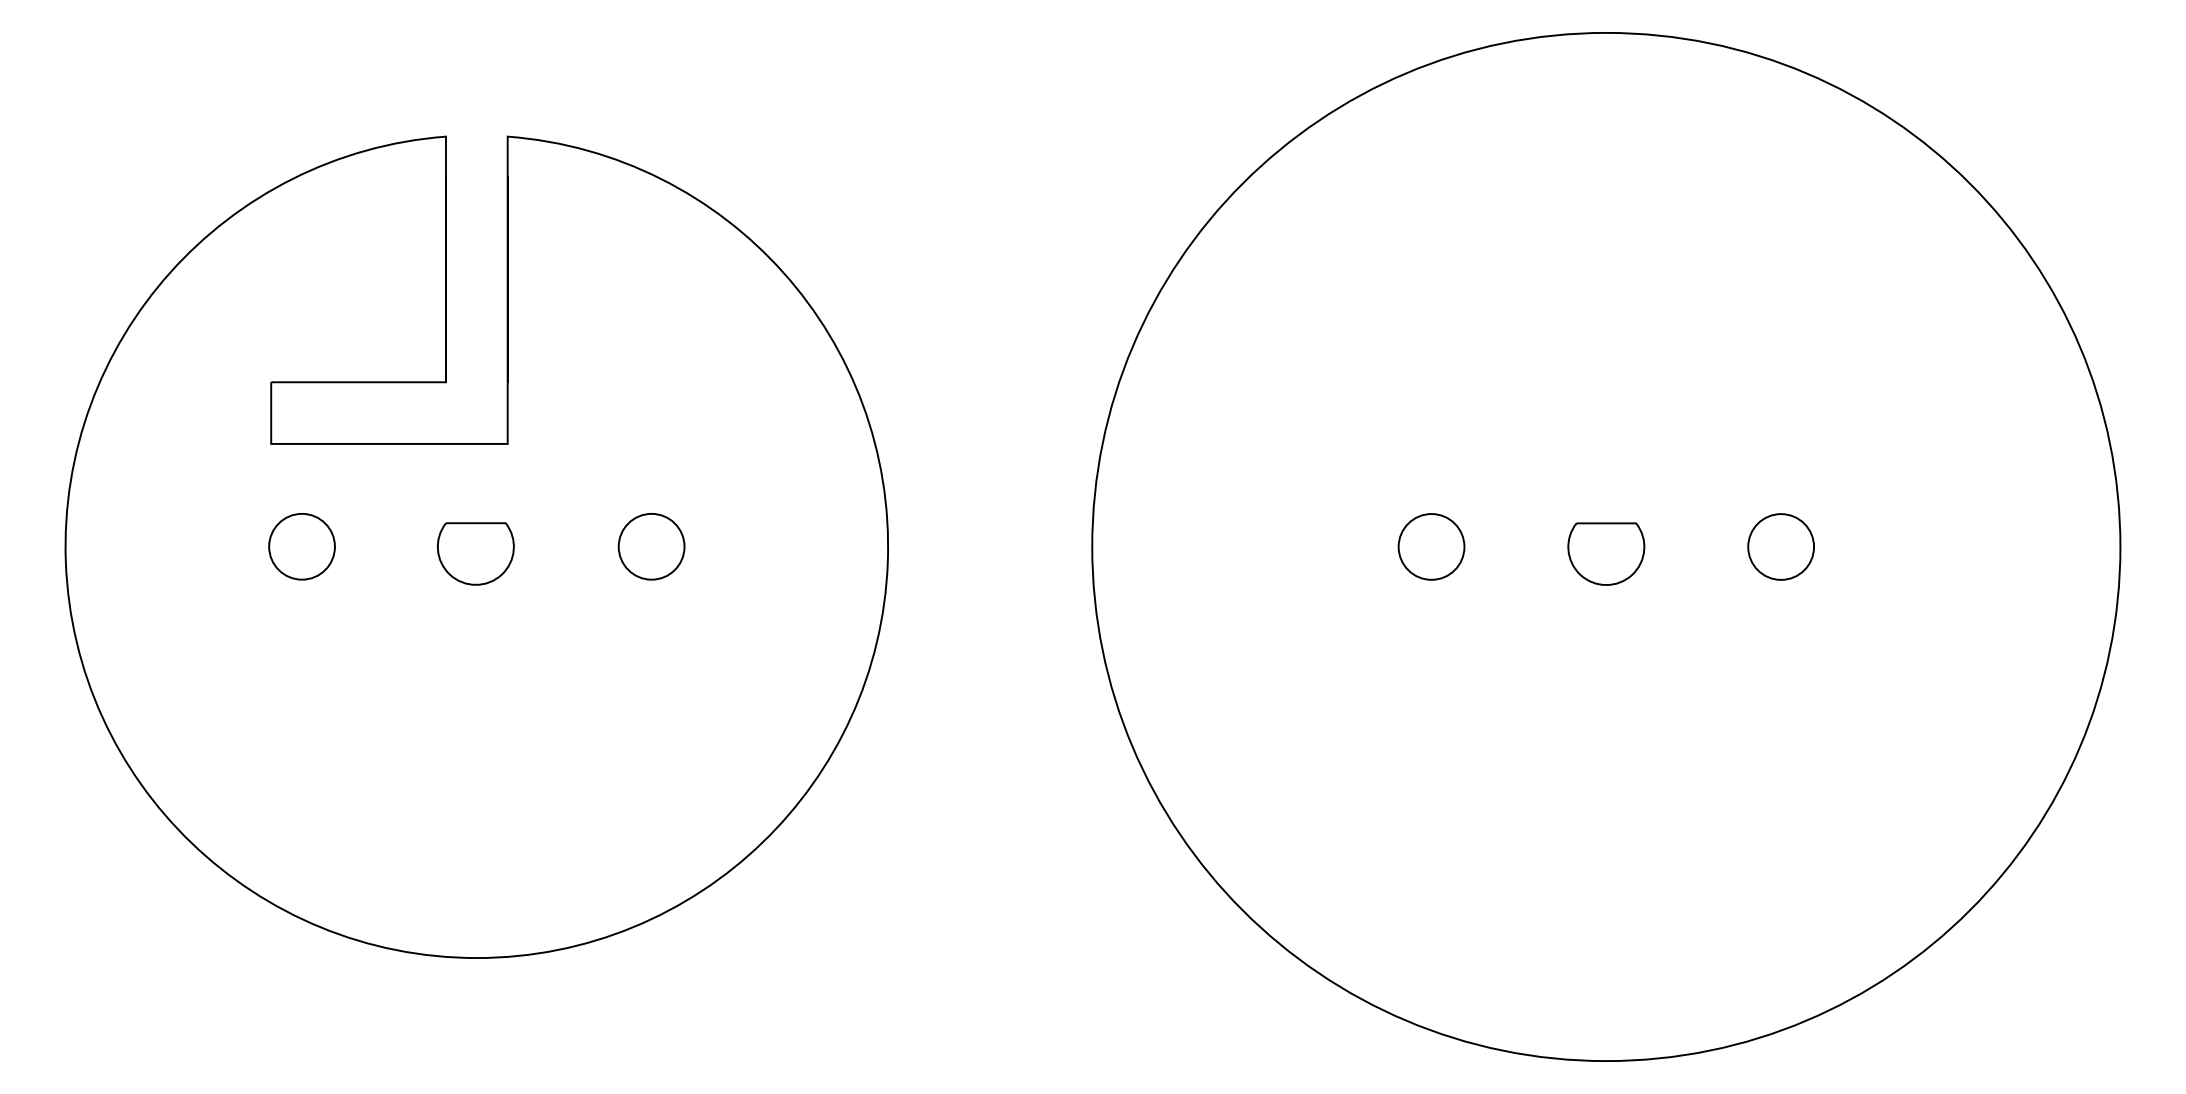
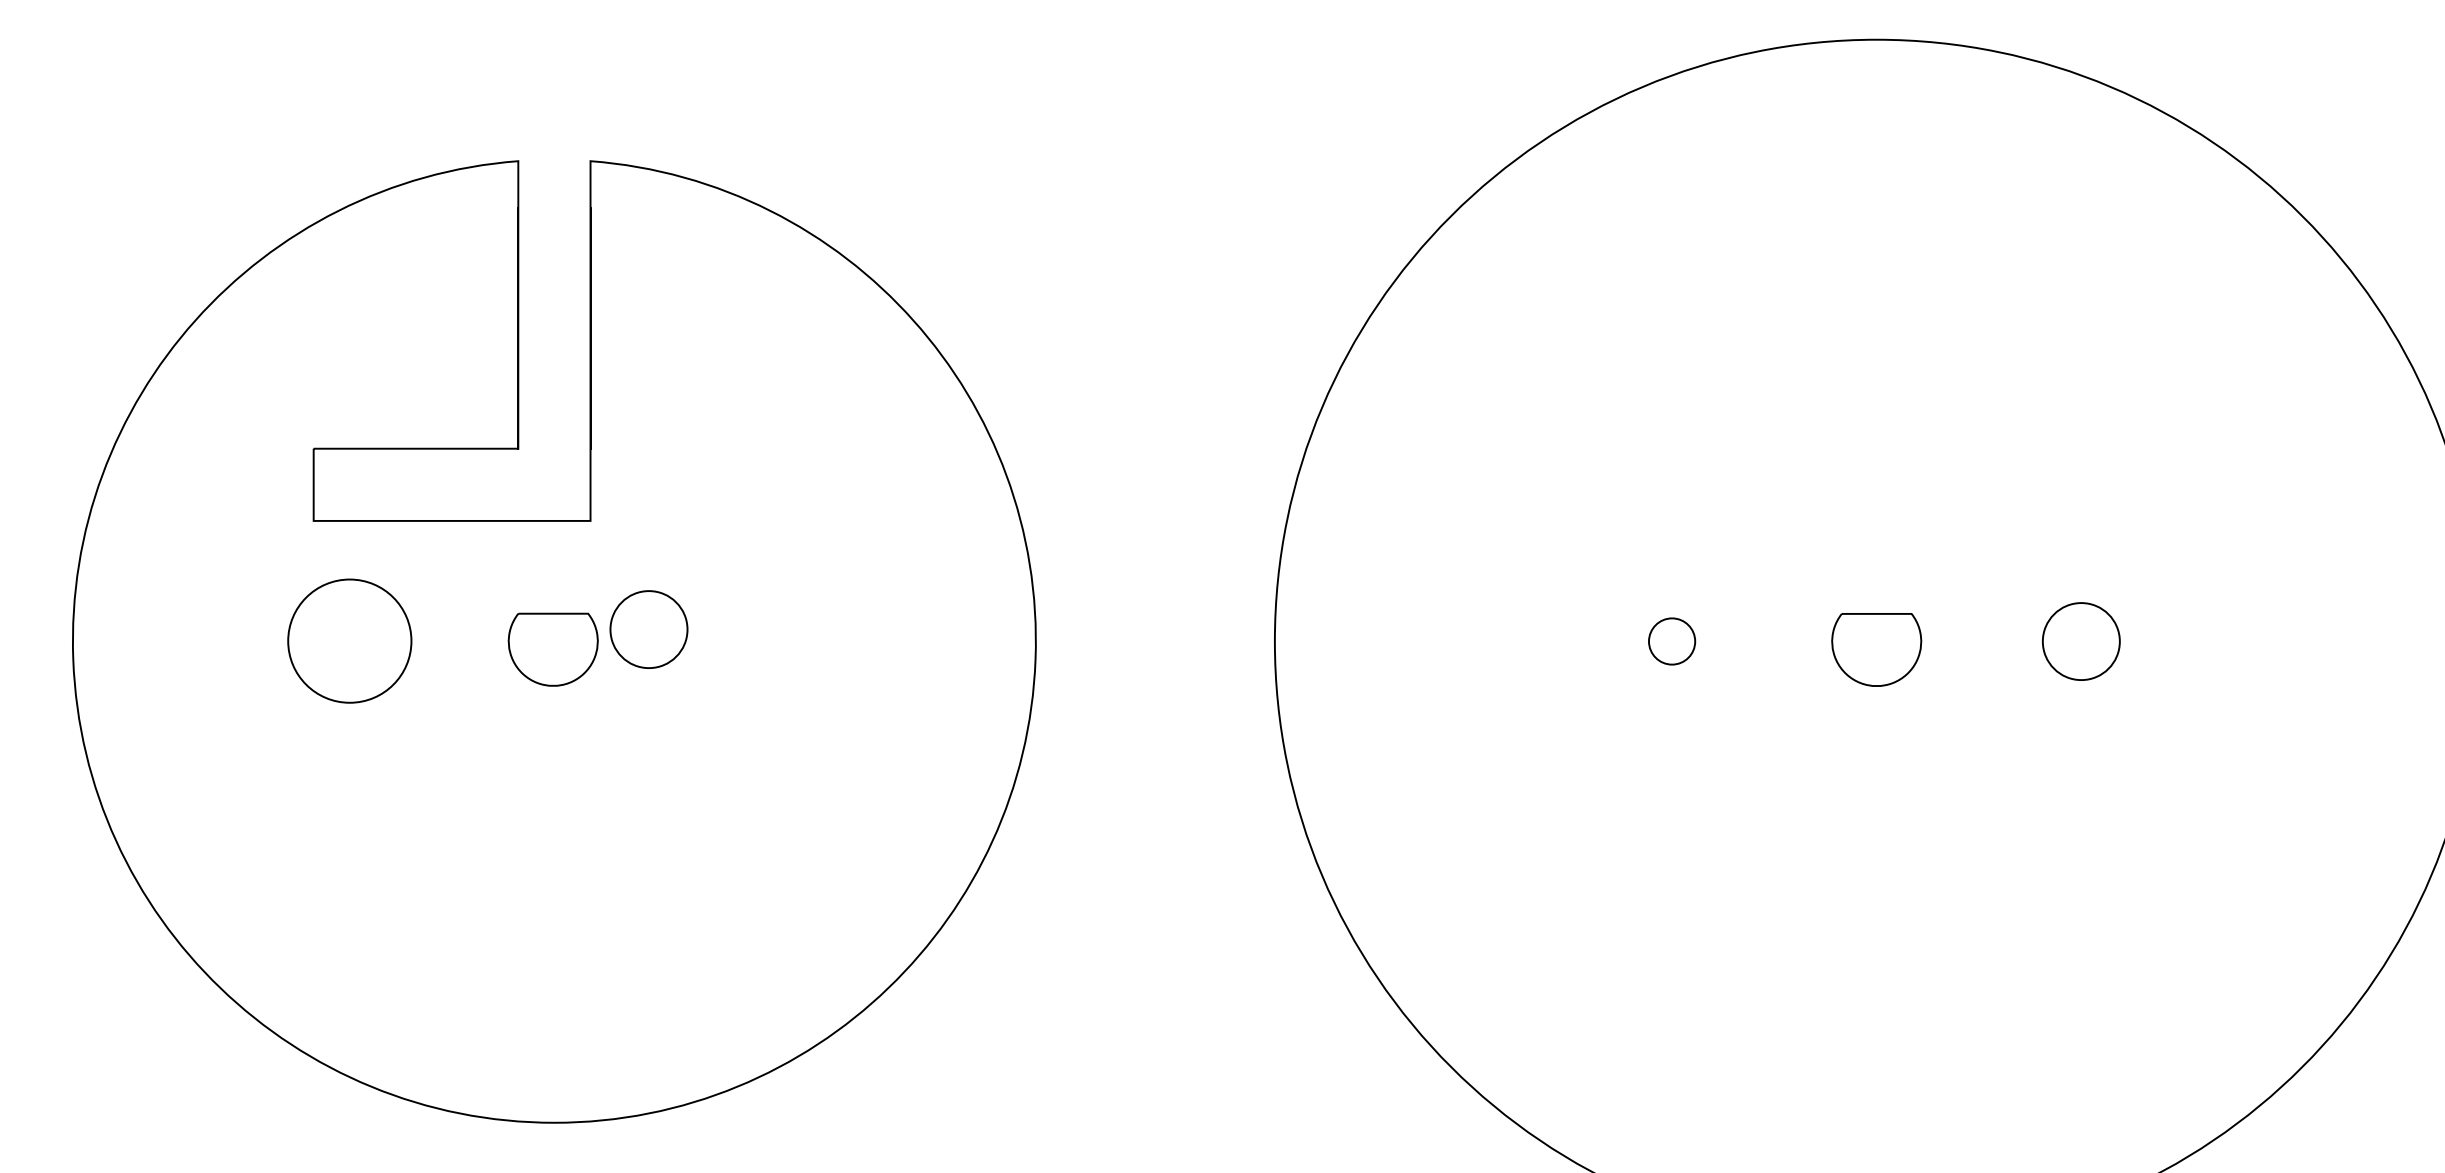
circle: (301, 546) -> (349, 640), size x1.6
circle: (651, 546) -> (648, 629), moved
circle: (1431, 546) -> (1672, 640), size x0.6

